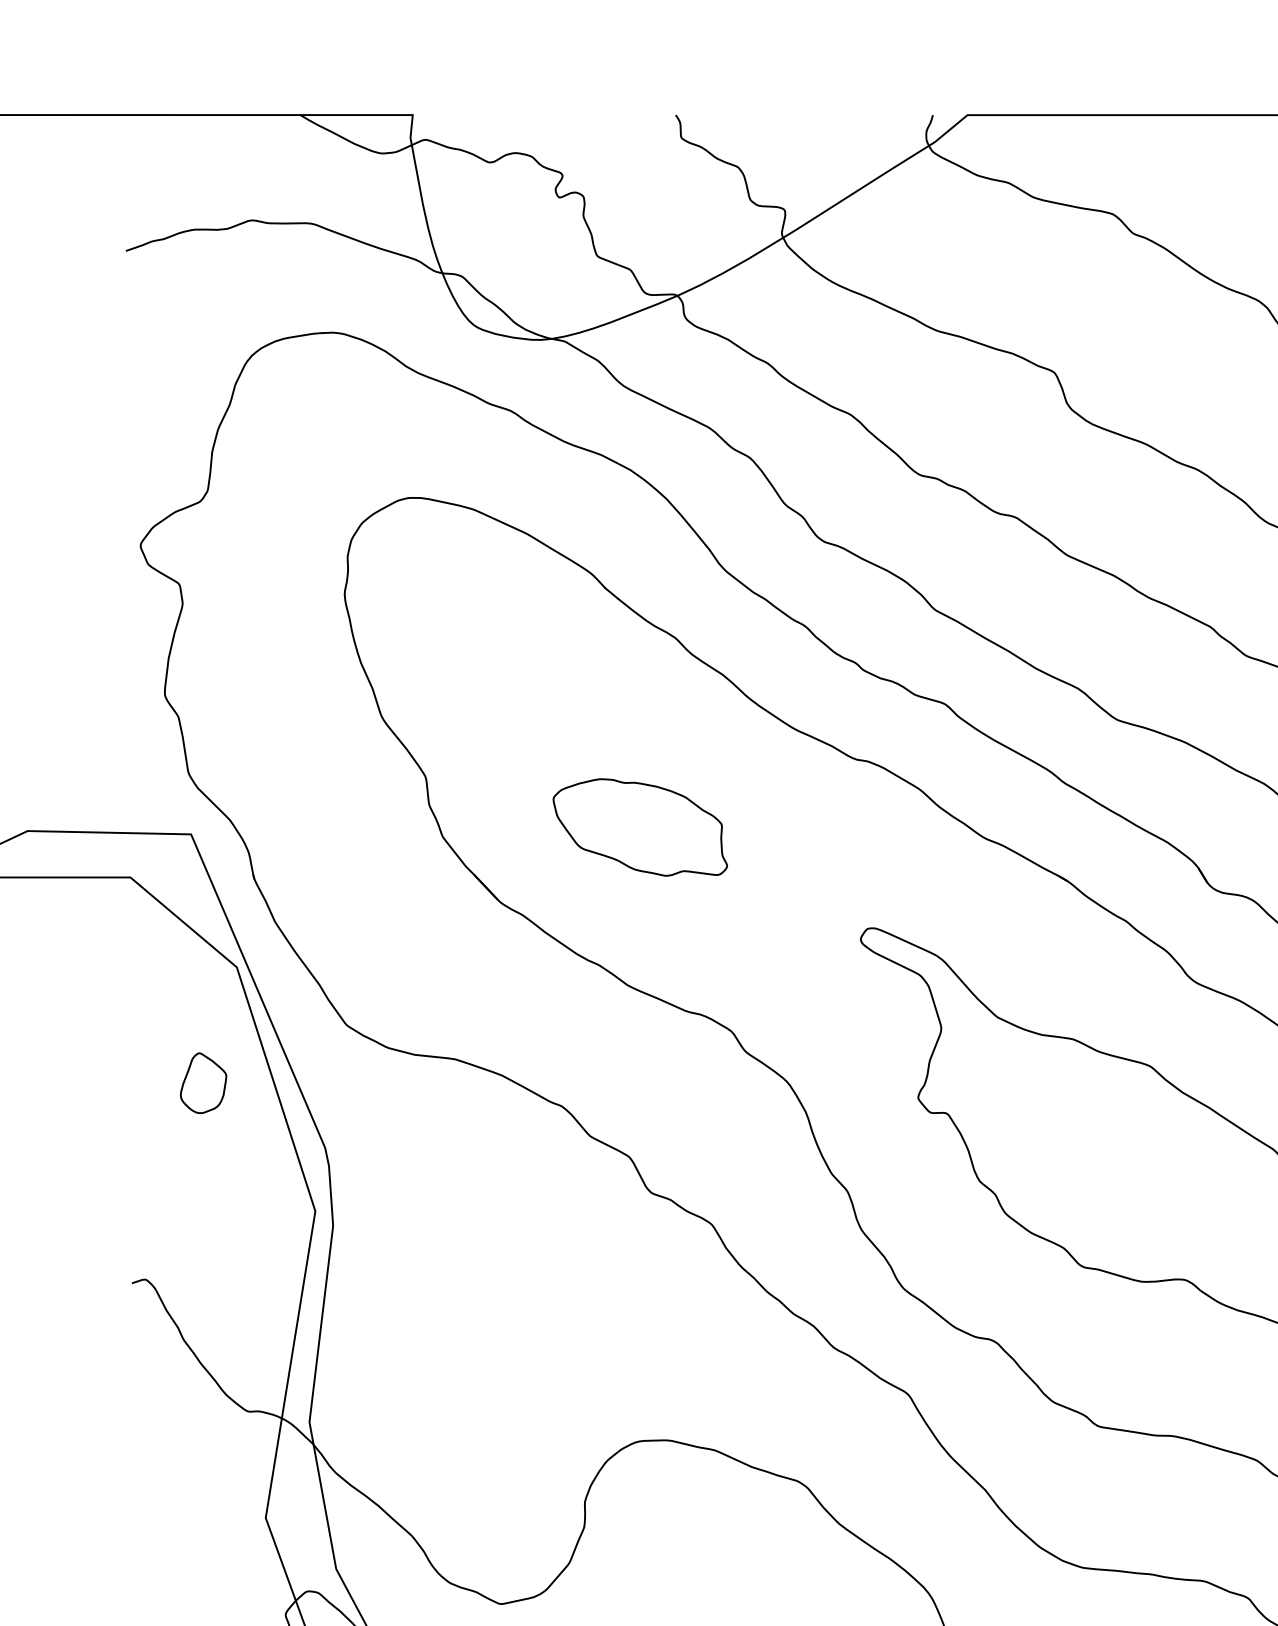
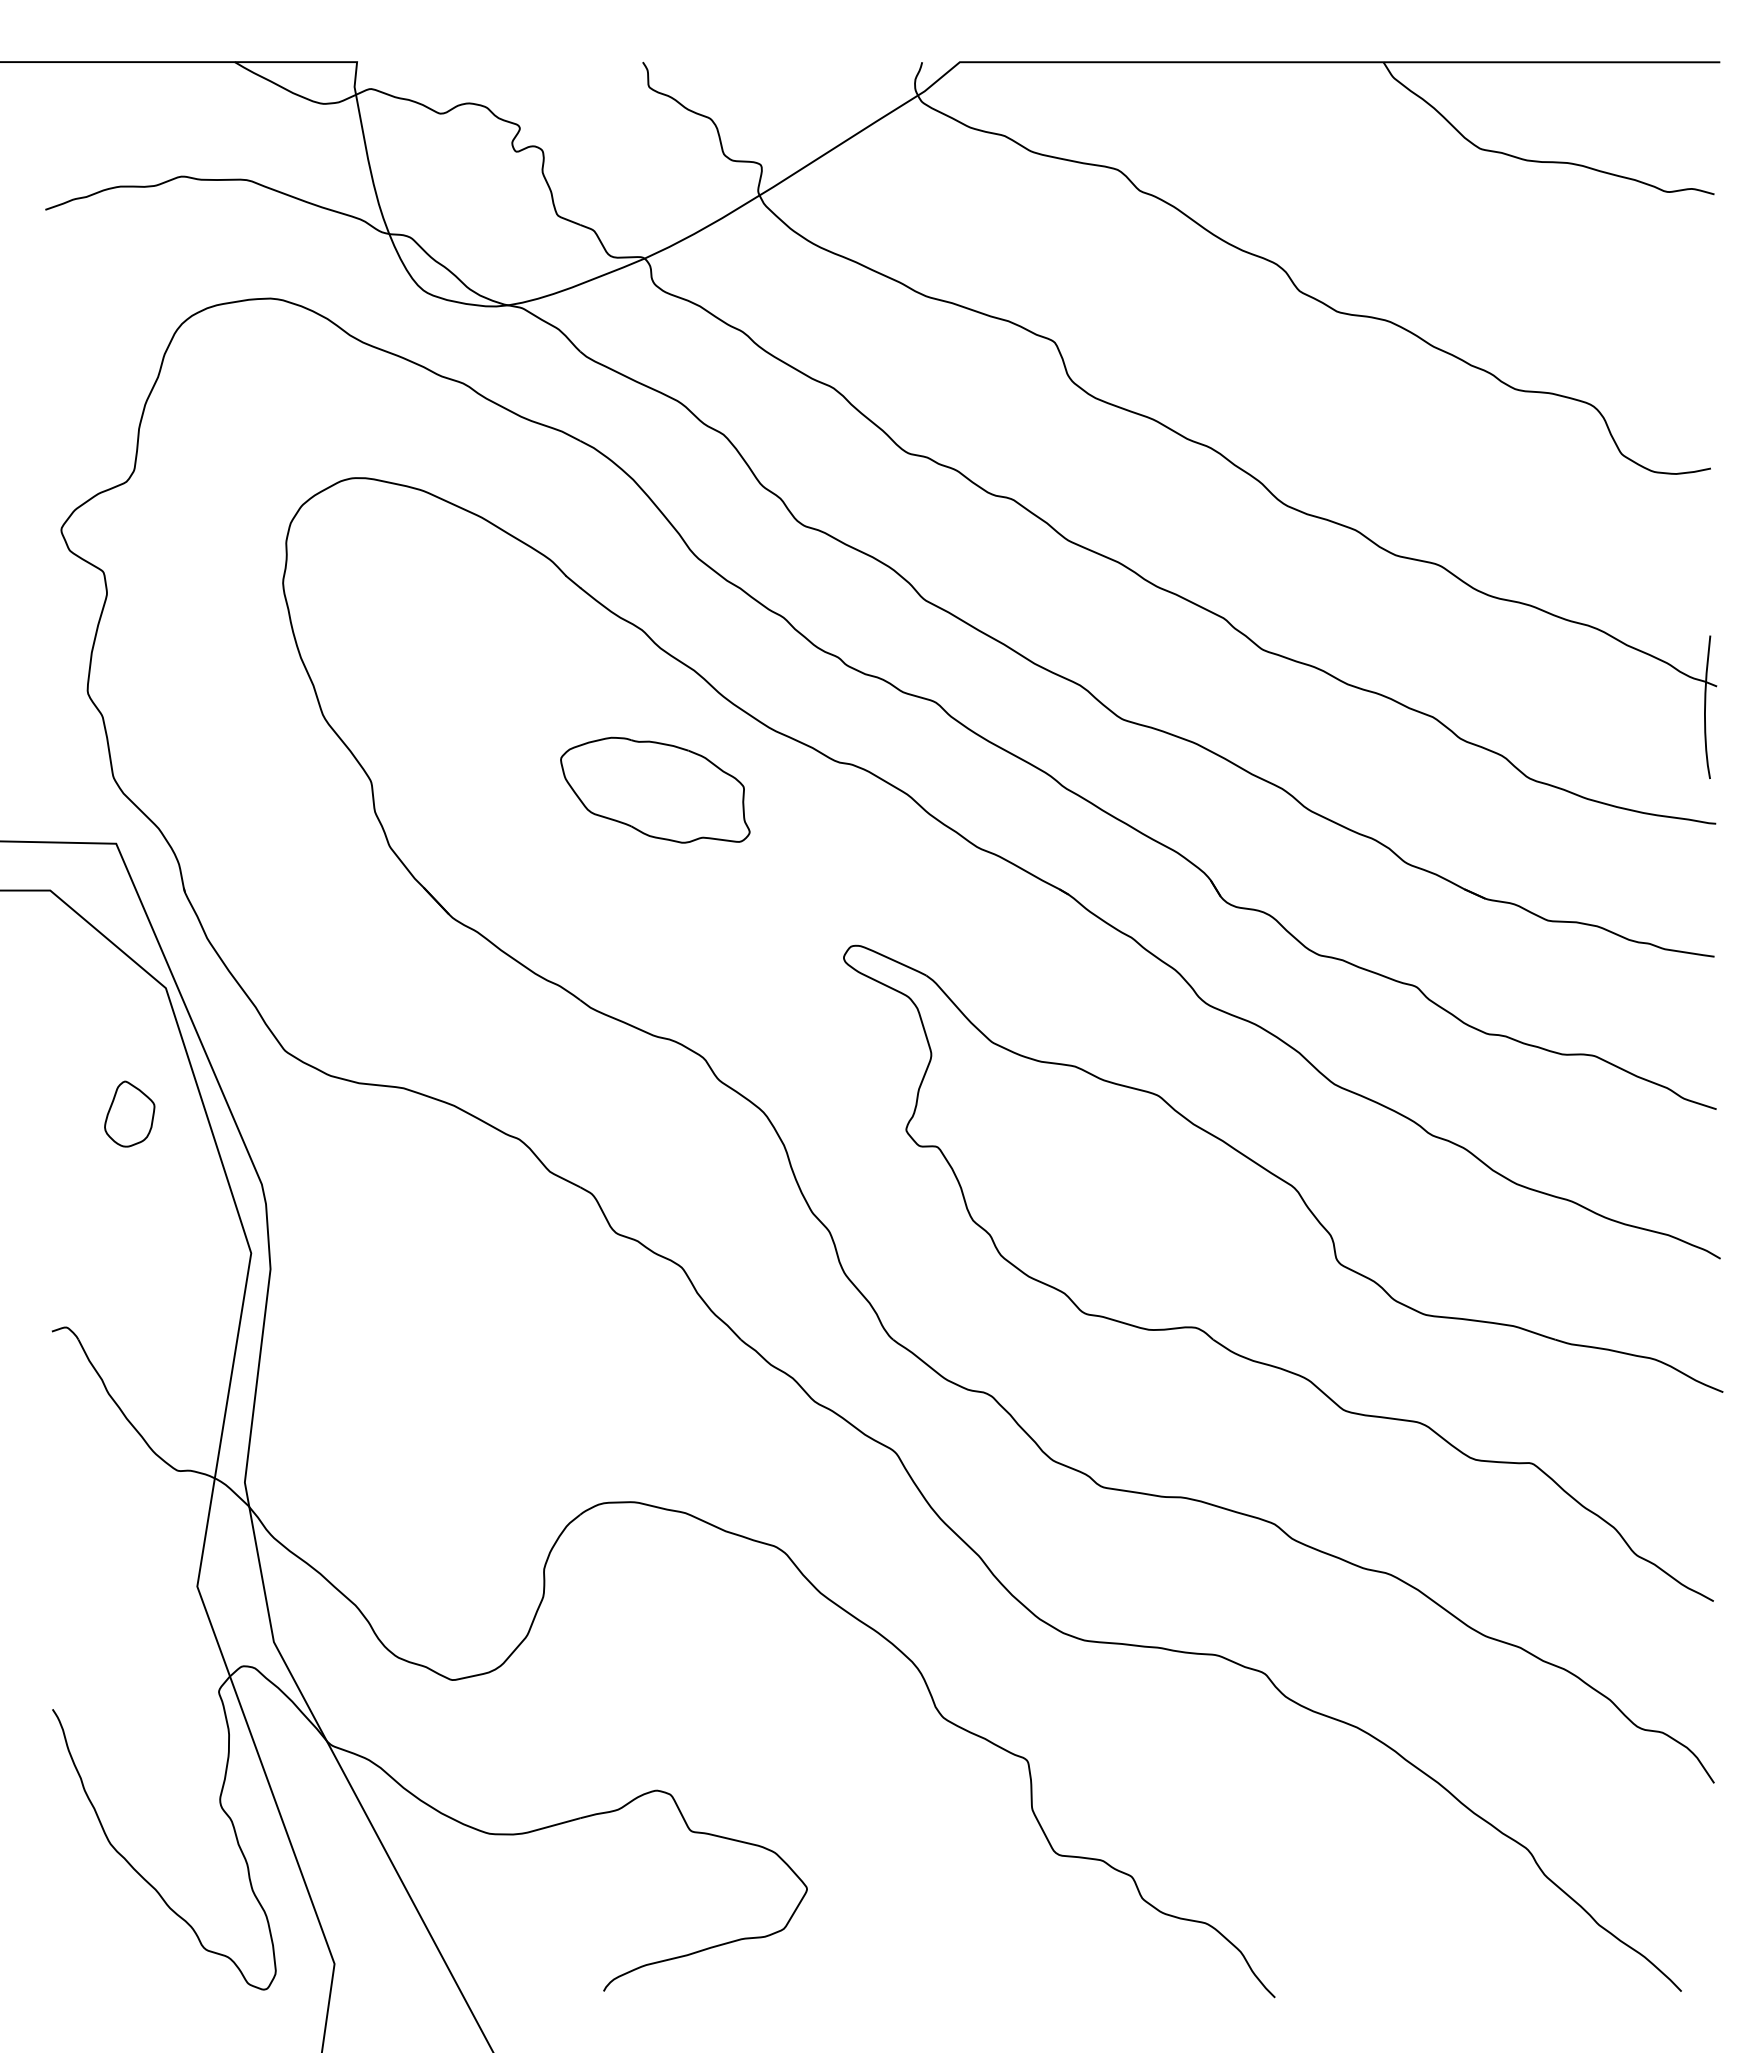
part: (640, 826) -> (655, 789), moved

